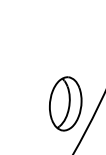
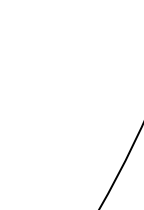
part: (65, 103) -> (88, 140), removed

